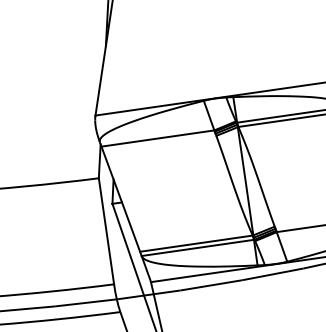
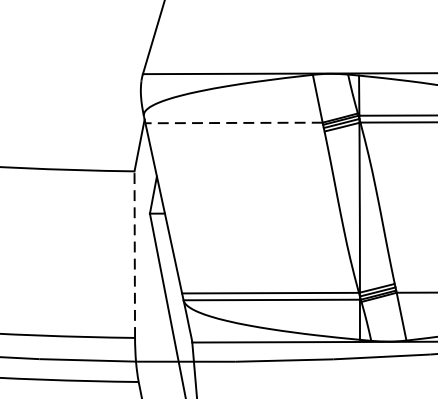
line: (157, 138) -> (233, 122), solid -> dashed
line: (106, 231) -> (134, 254), solid -> dashed

